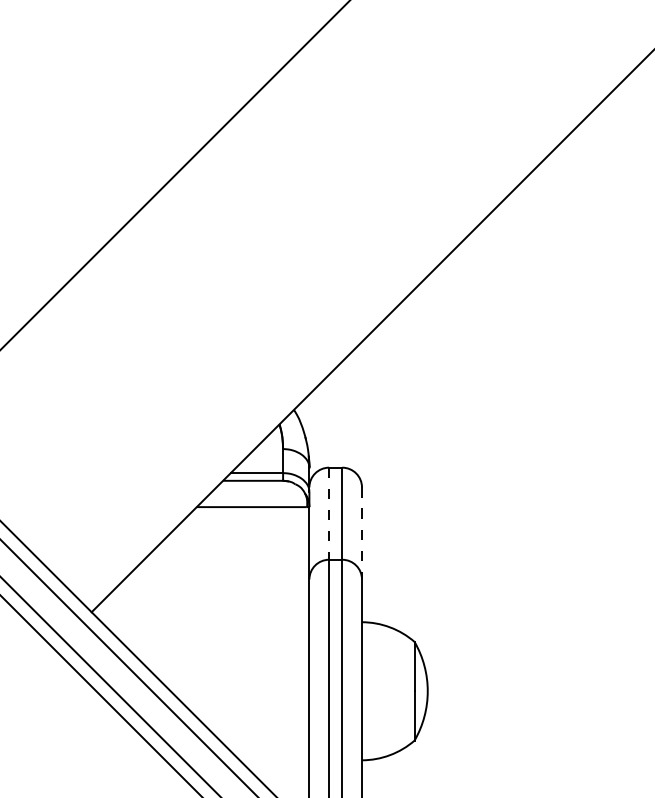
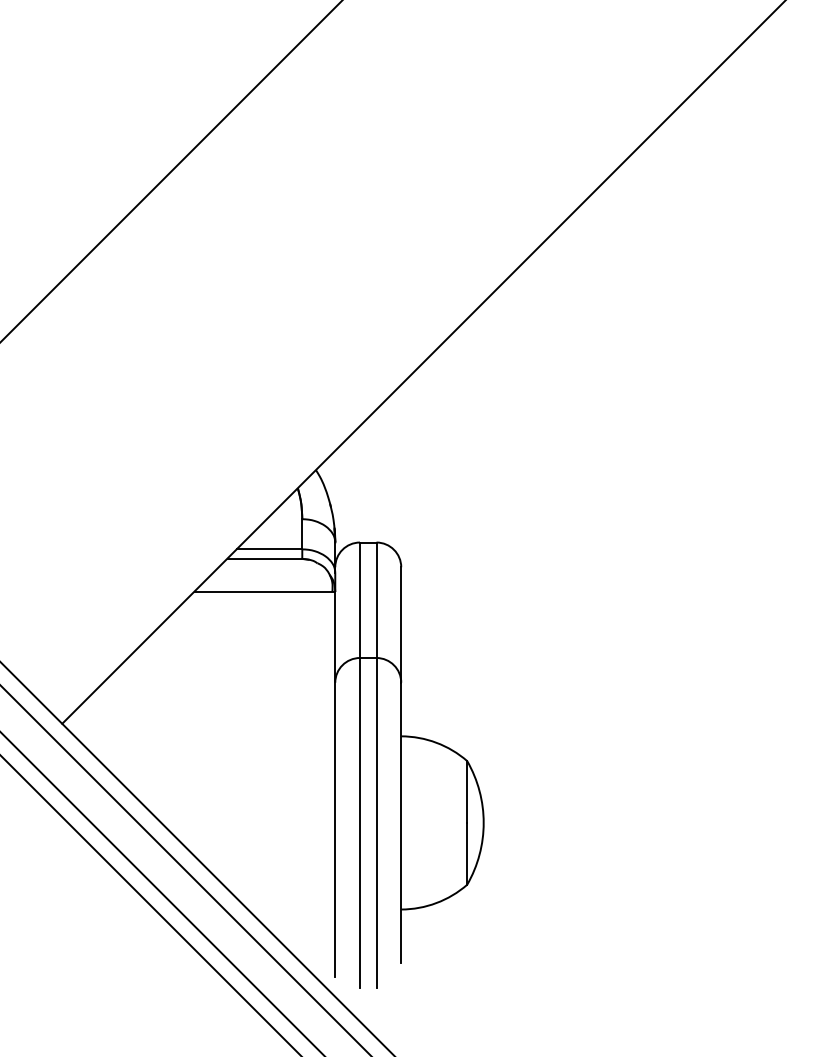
line: (329, 513) -> (360, 600), dashed -> solid
line: (362, 533) -> (401, 625), dashed -> solid

